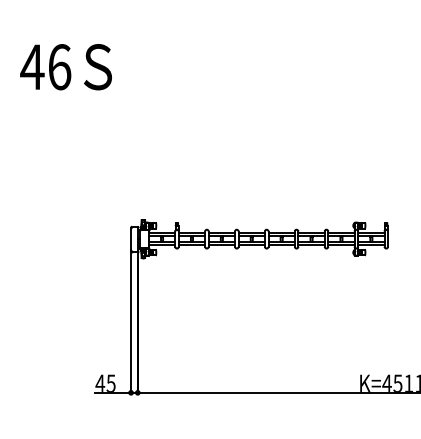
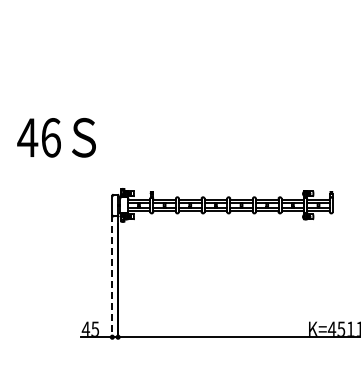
text: (65, 66) -> (56, 137), moved
line: (131, 322) -> (112, 276), solid -> dashed

